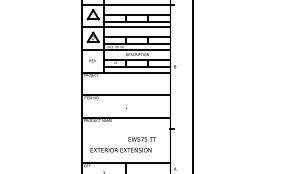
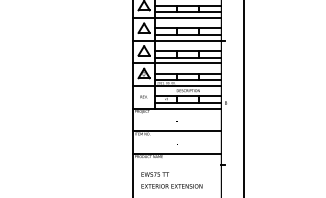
text: (142, 139) -> (155, 174), moved

